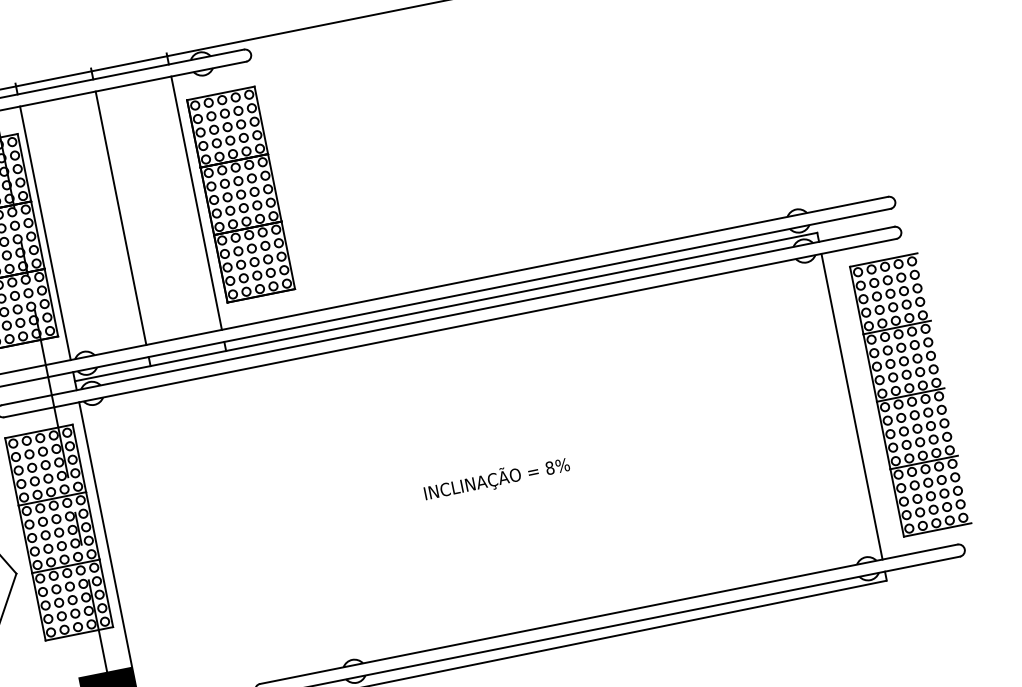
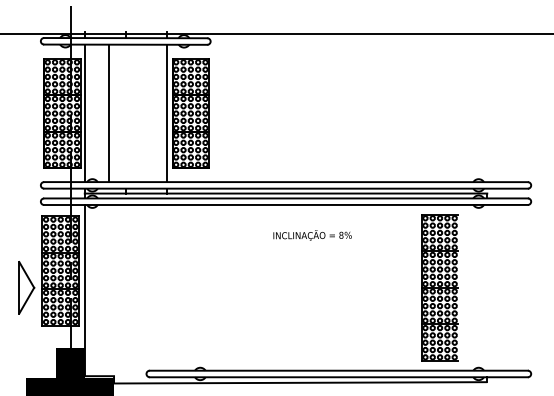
line: (120, 218) -> (108, 113), moved
part: (909, 394) -> (439, 287), moved
line: (852, 406) -> (487, 287), removed
text: (496, 479) -> (312, 235), moved

